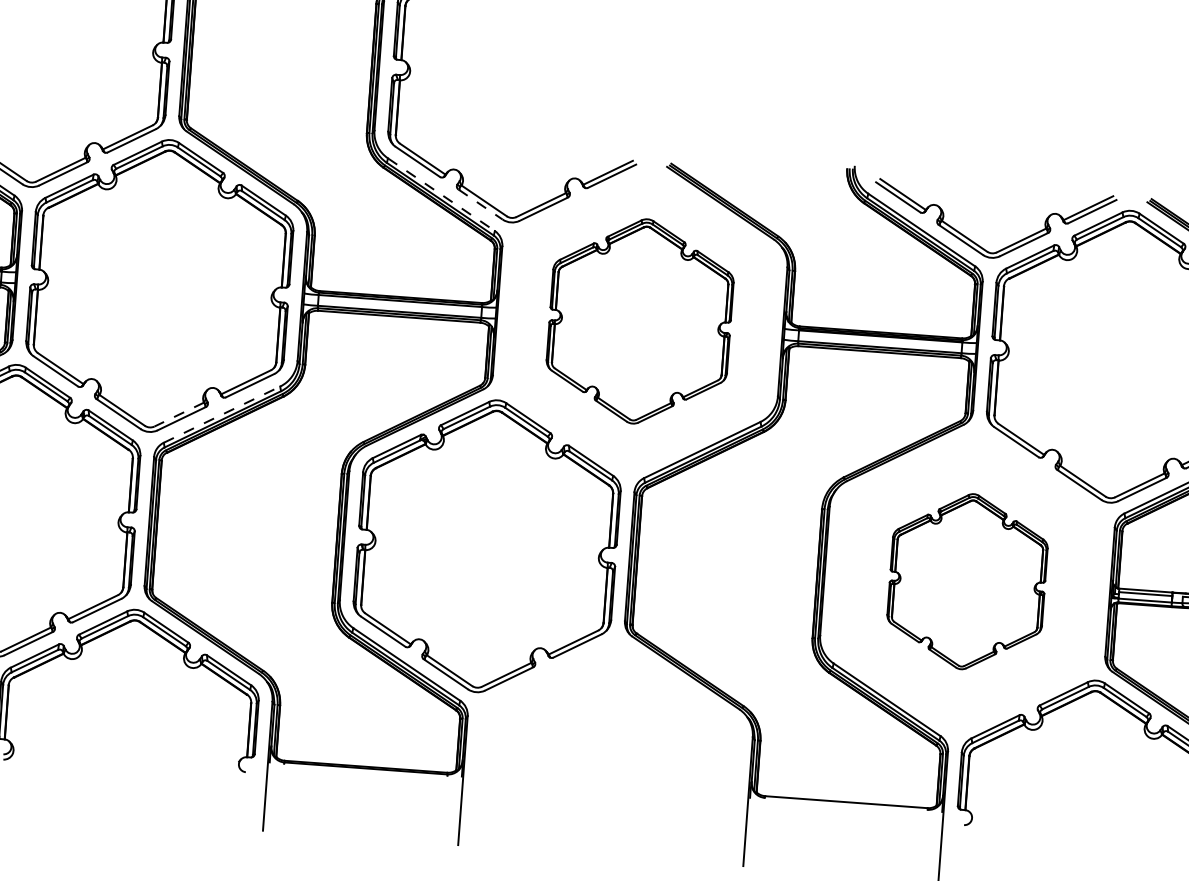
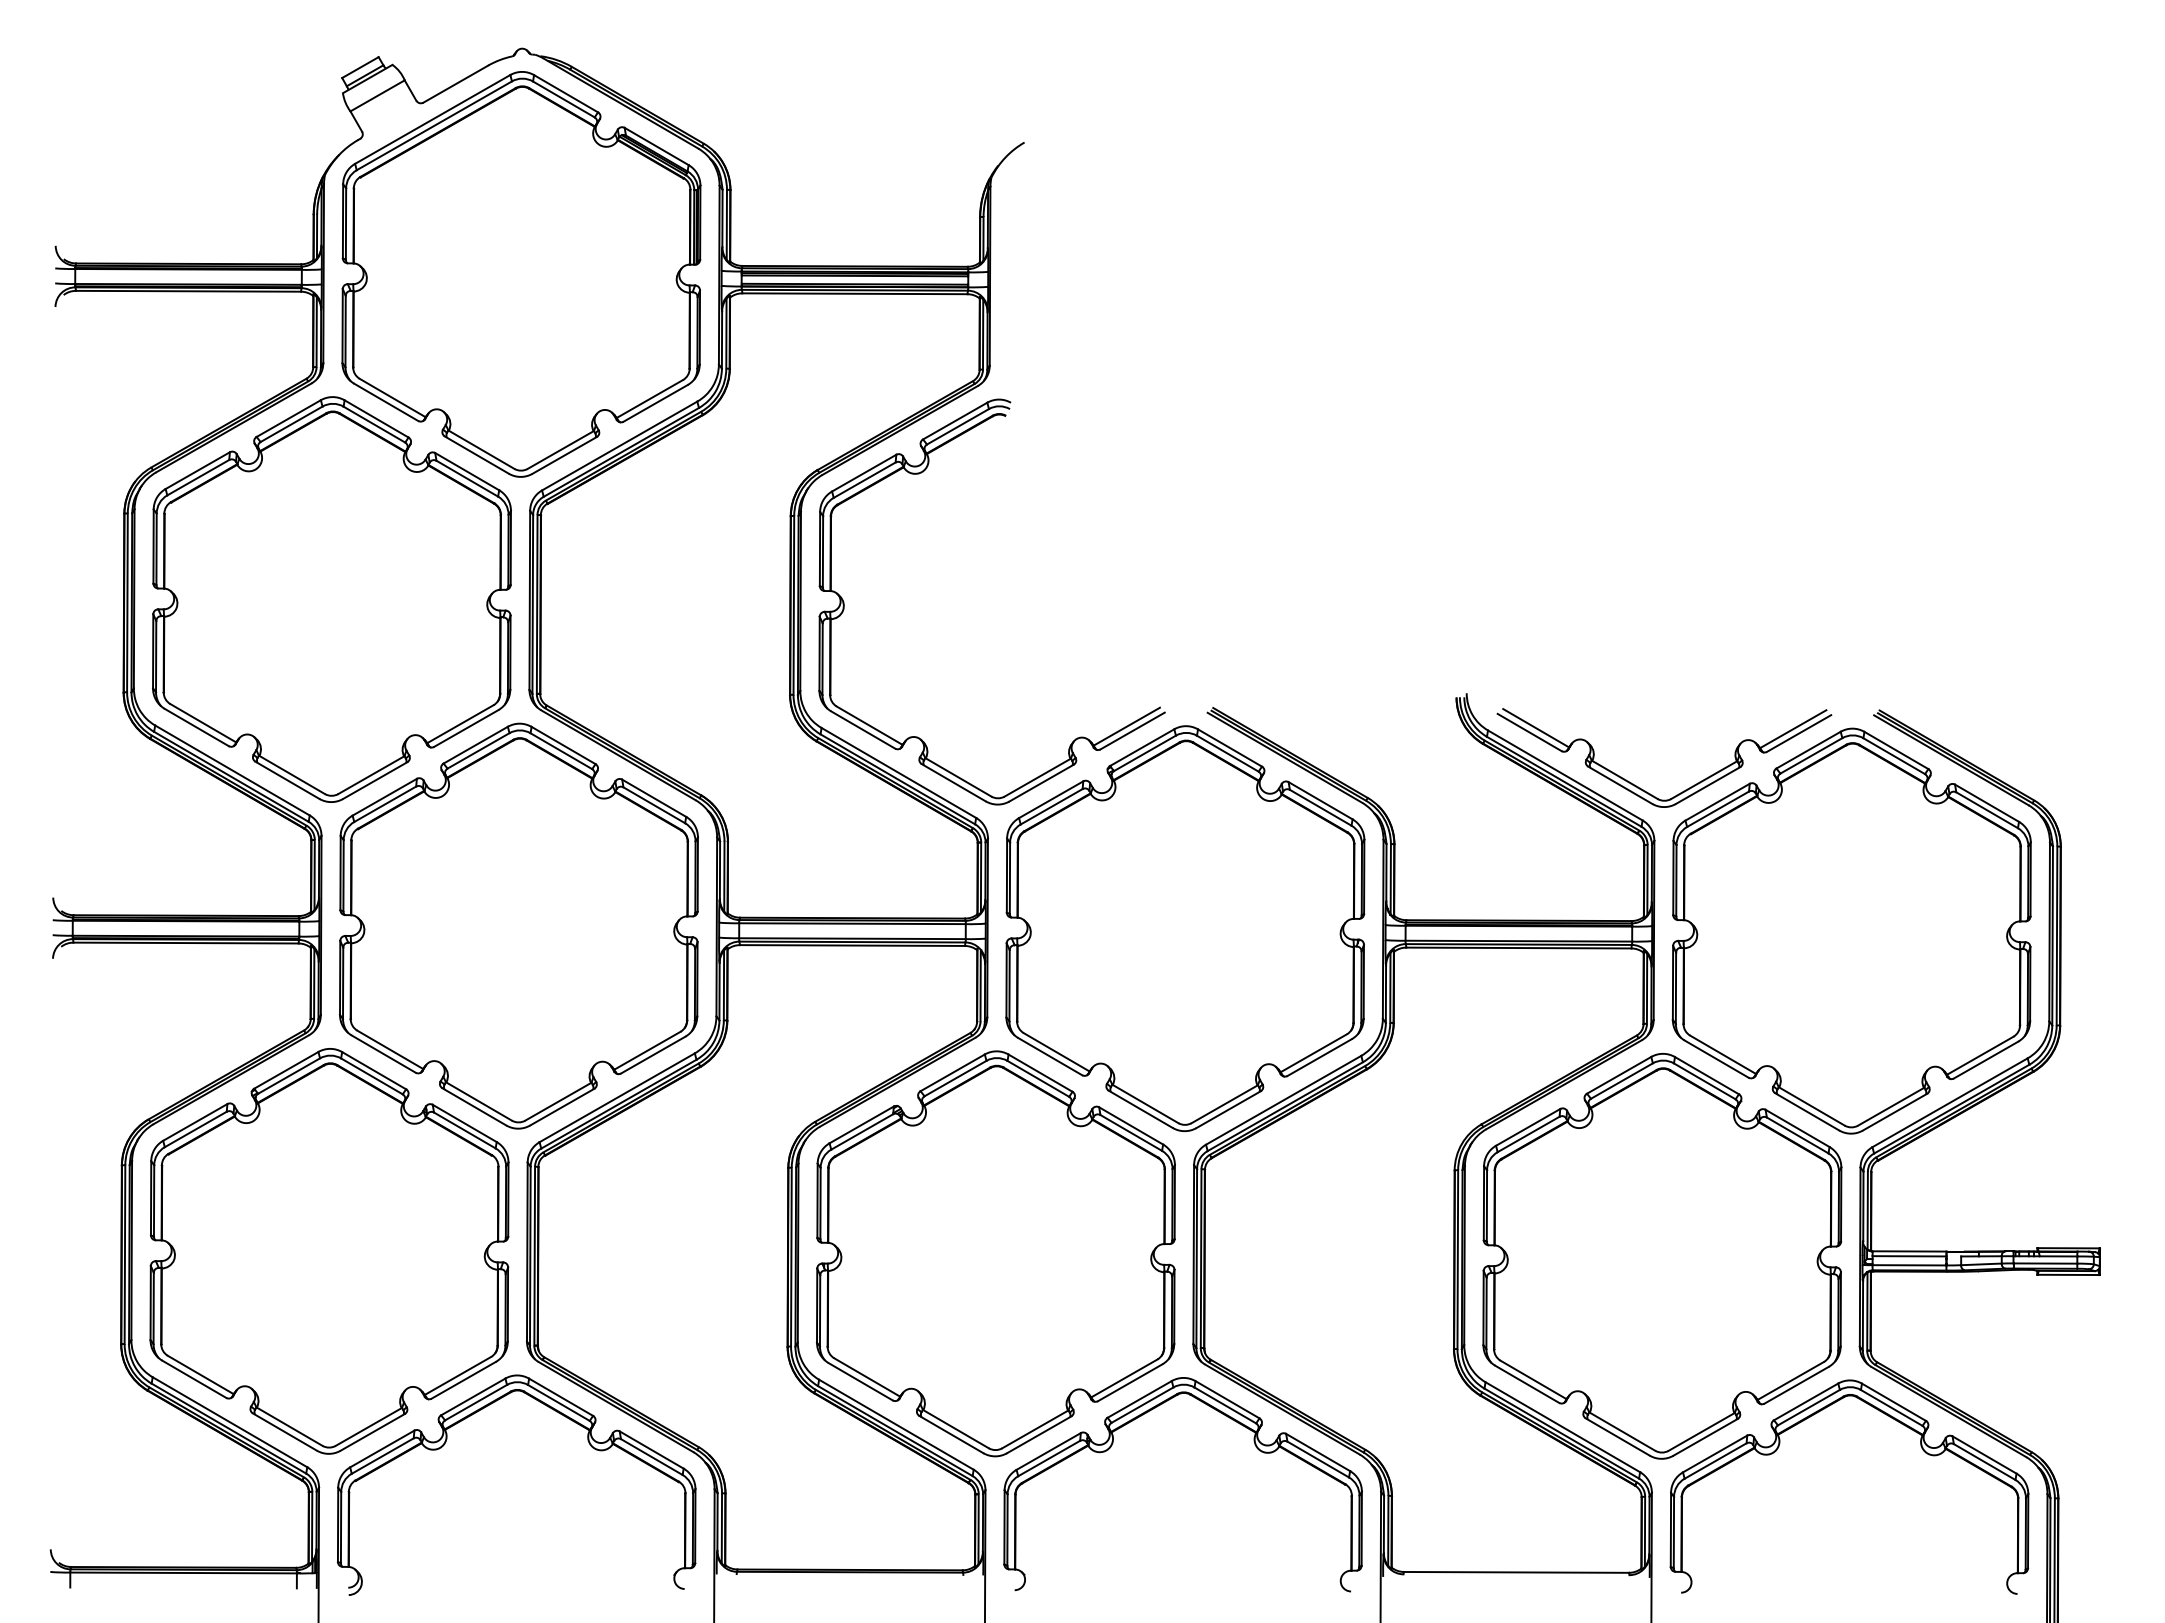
line: (441, 195) -> (899, 773), dashed -> solid
line: (480, 205) -> (954, 783), dashed -> solid
part: (640, 321) -> (1185, 928), size x1.43
line: (178, 414) -> (557, 1101), dashed -> solid
line: (222, 414) -> (617, 1097), dashed -> solid
part: (967, 581) -> (1662, 1256), size x1.67
part: (585, 670) -> (1143, 1415), added

